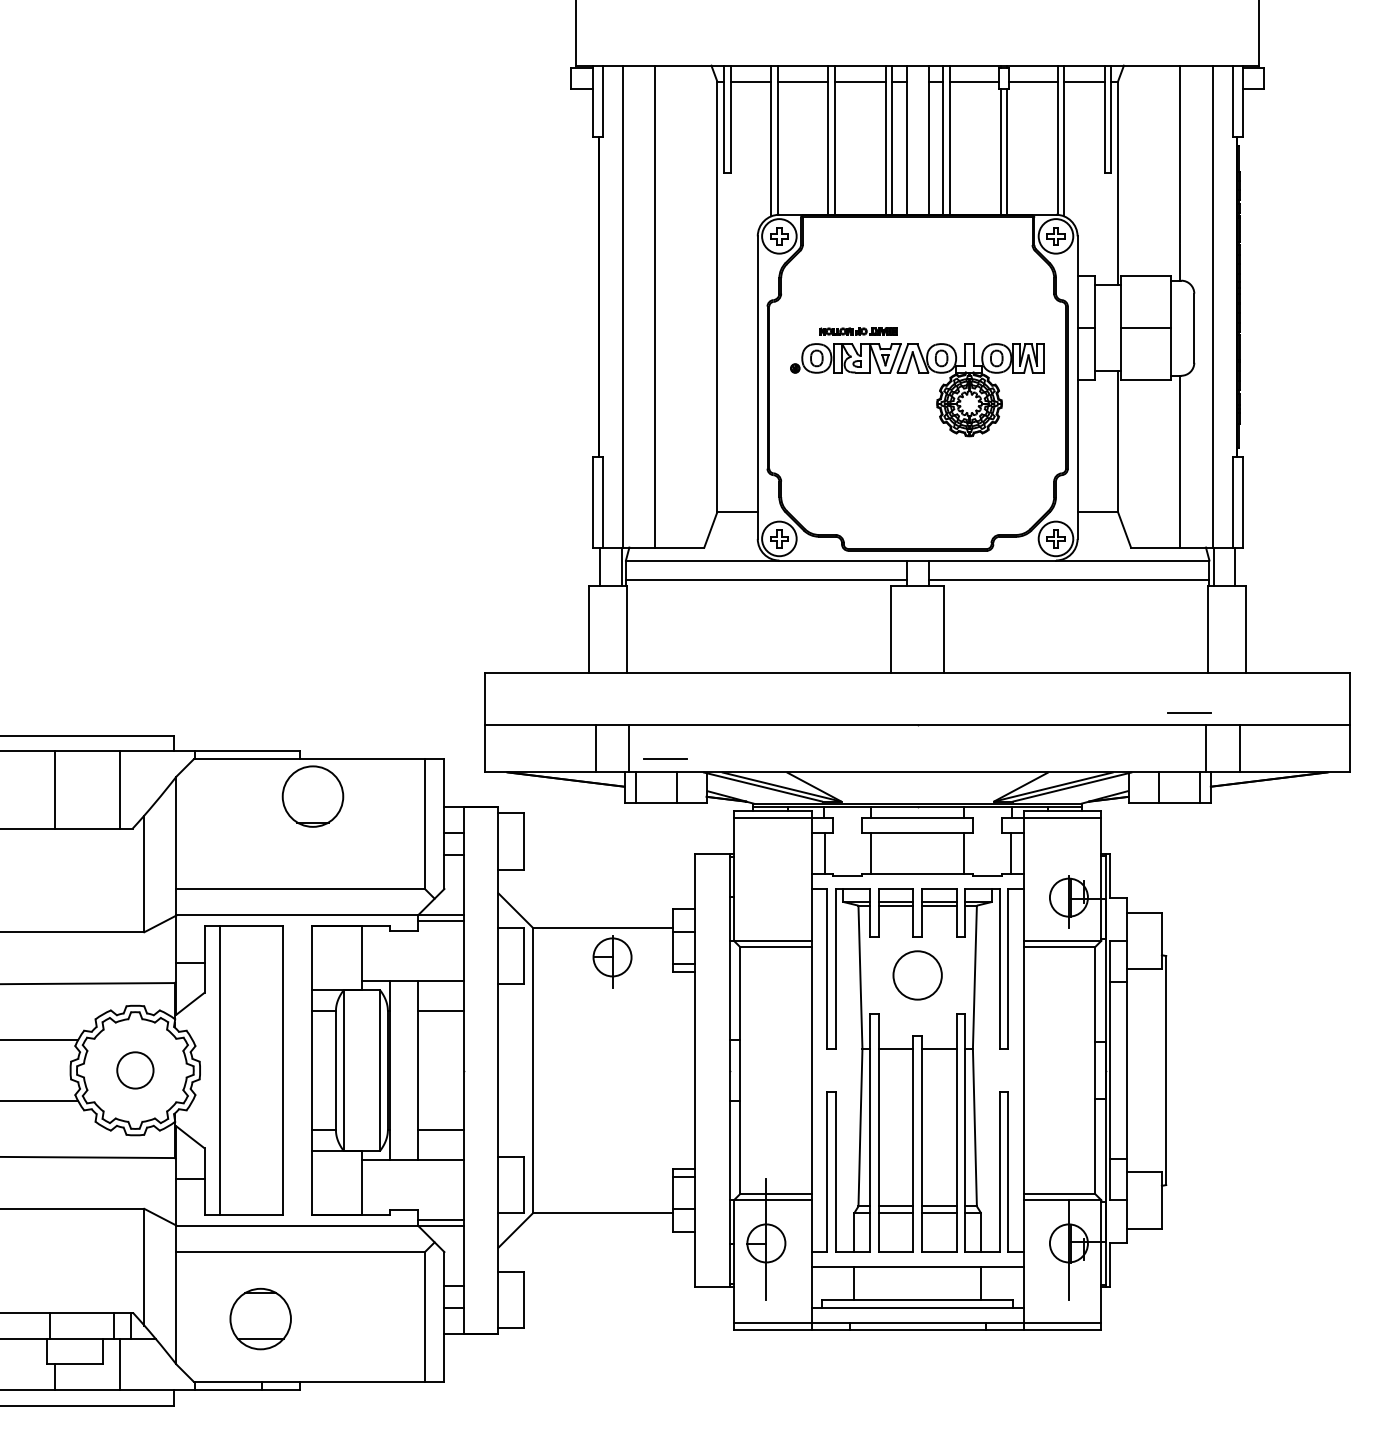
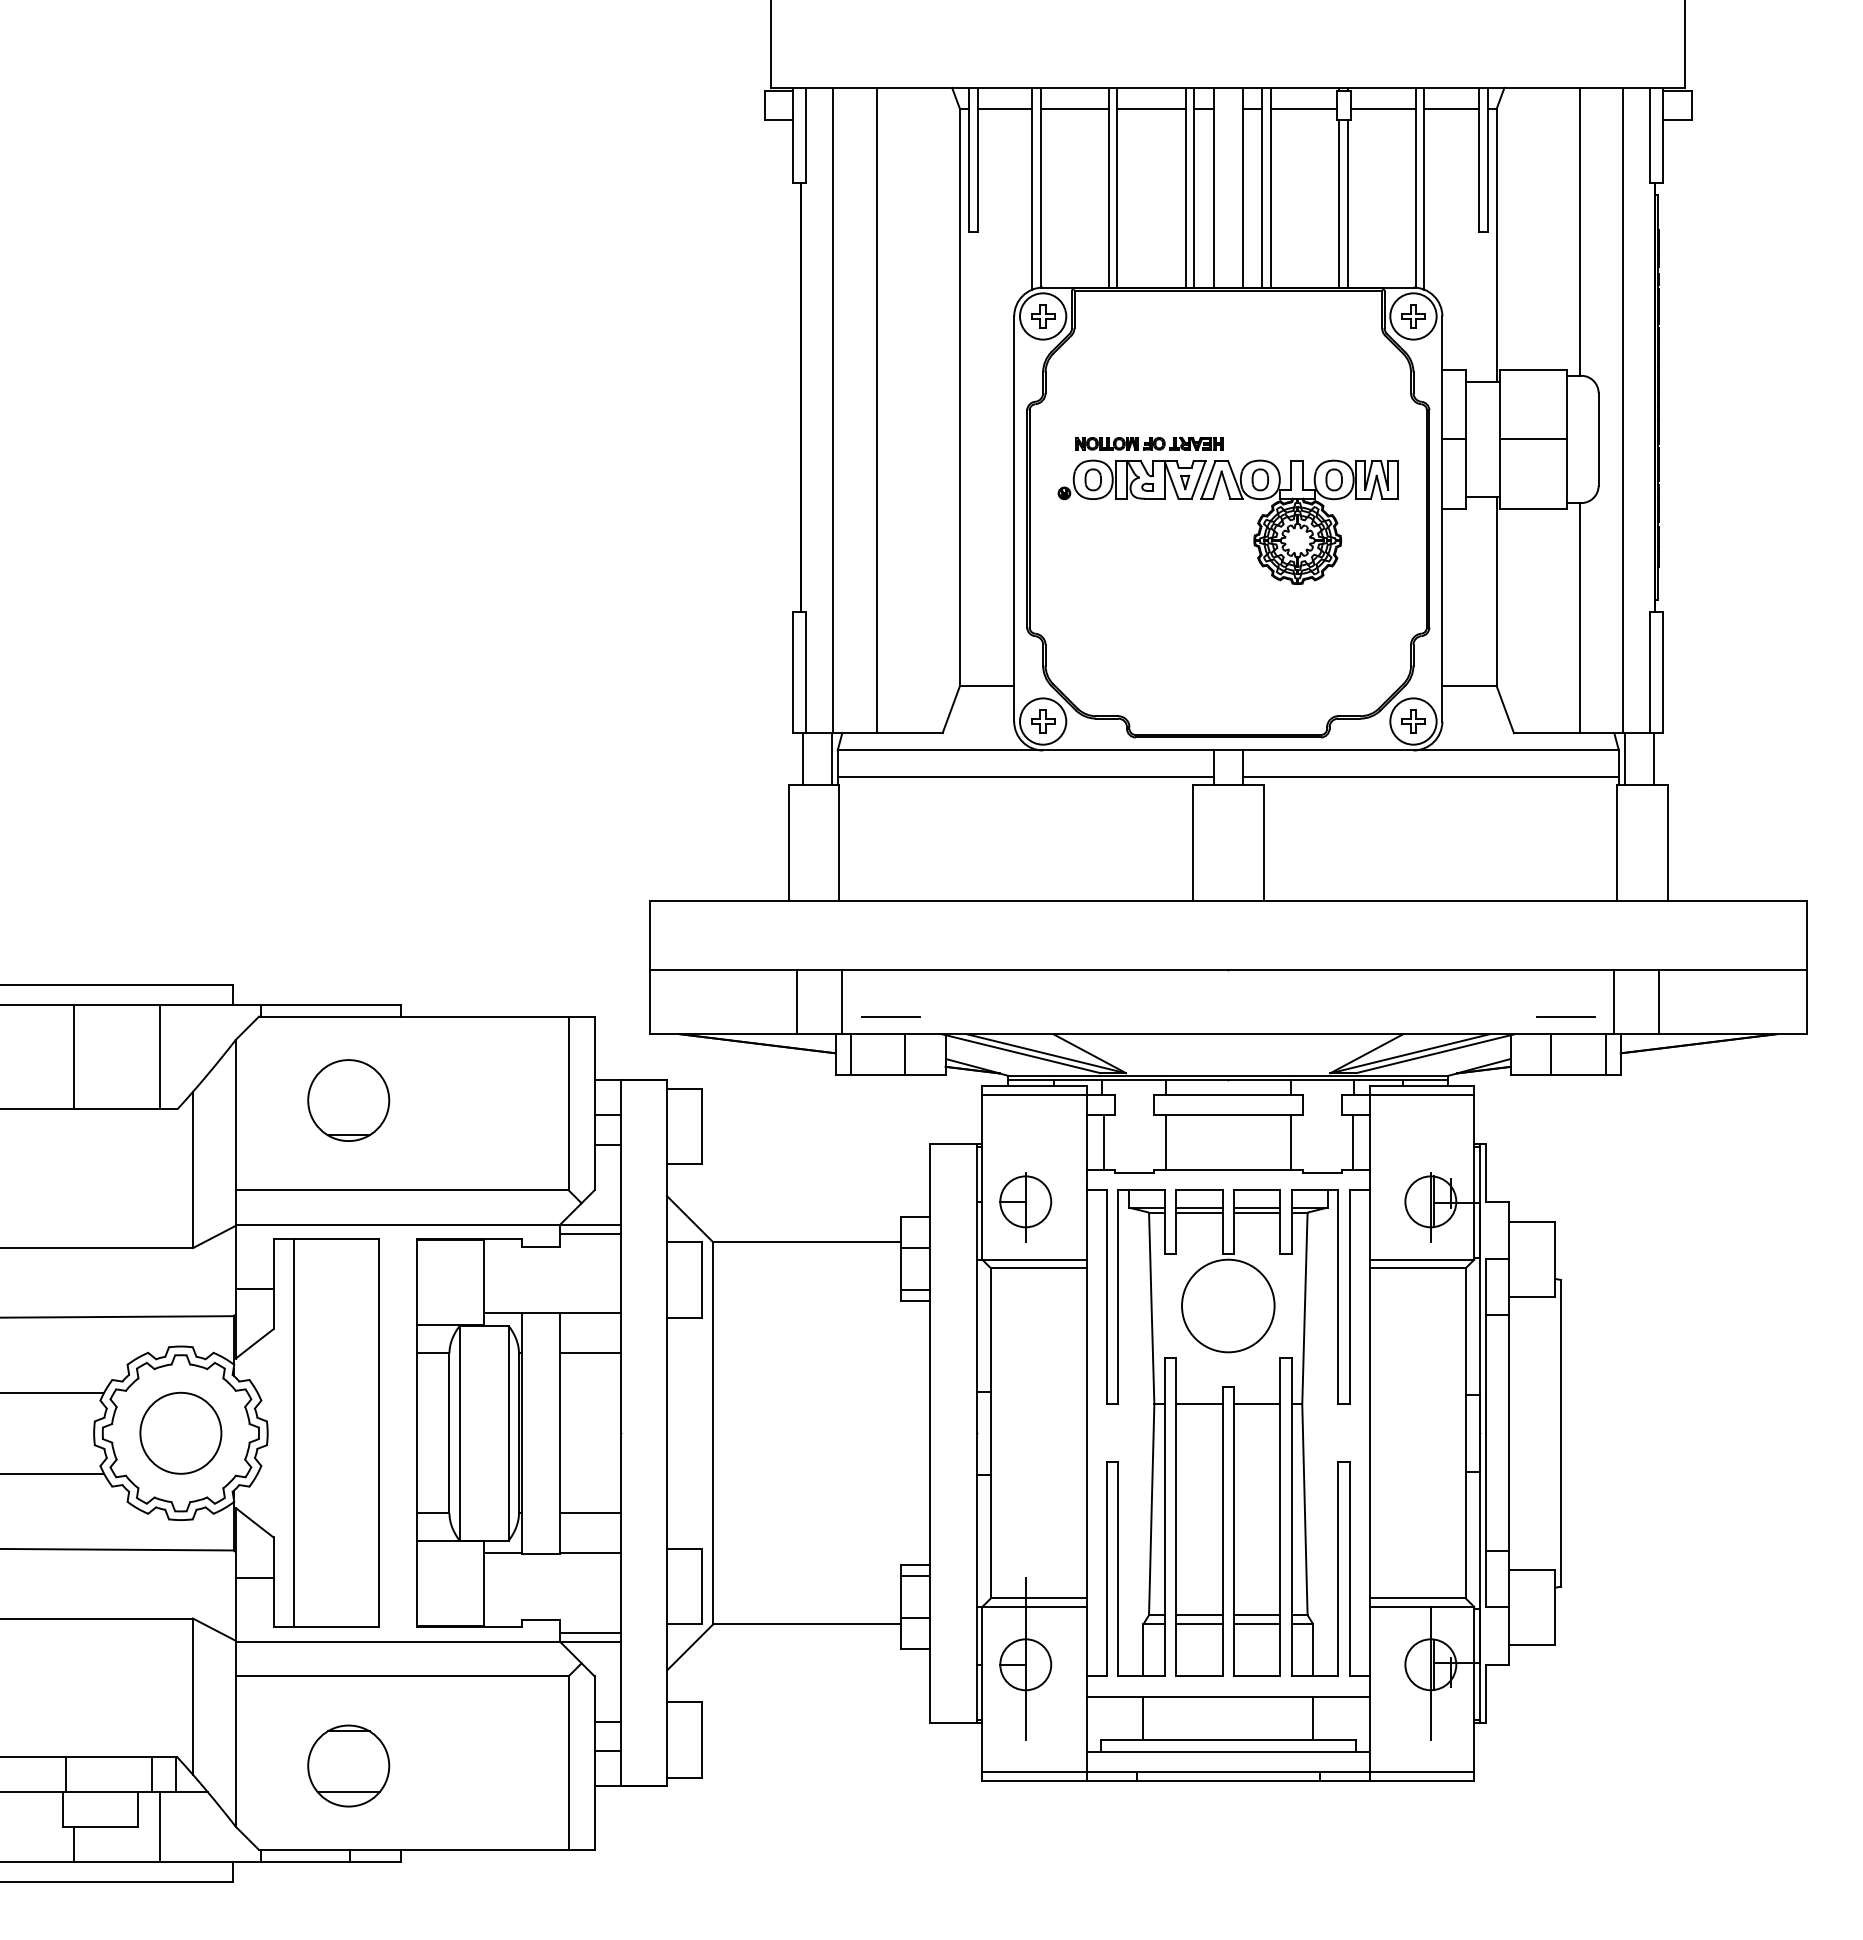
part: (858, 331) -> (1149, 443), size x1.43
line: (1188, 712) -> (1565, 1016), moved
part: (312, 796) -> (348, 1100), moved
part: (612, 961) -> (1025, 1207), moved
circle: (917, 975) -> (1228, 1305), size x1.43
circle: (135, 1069) -> (180, 1432), size x1.67

